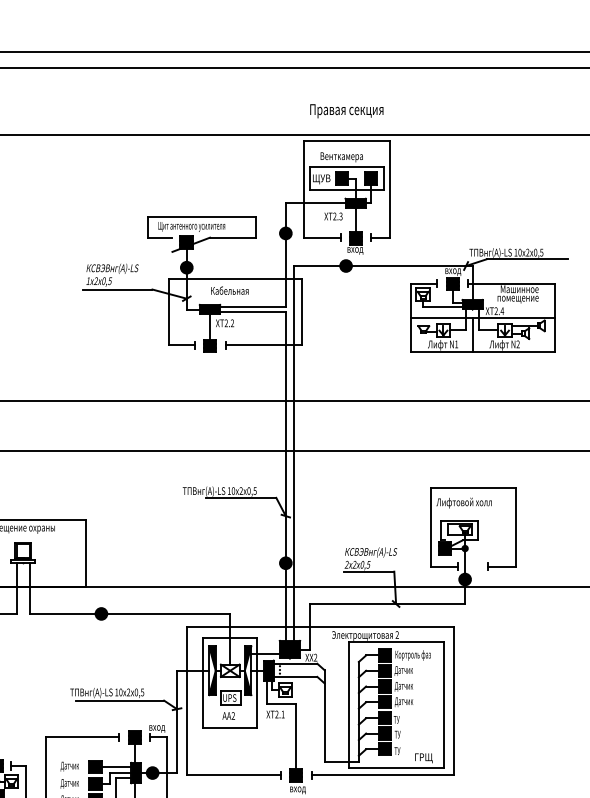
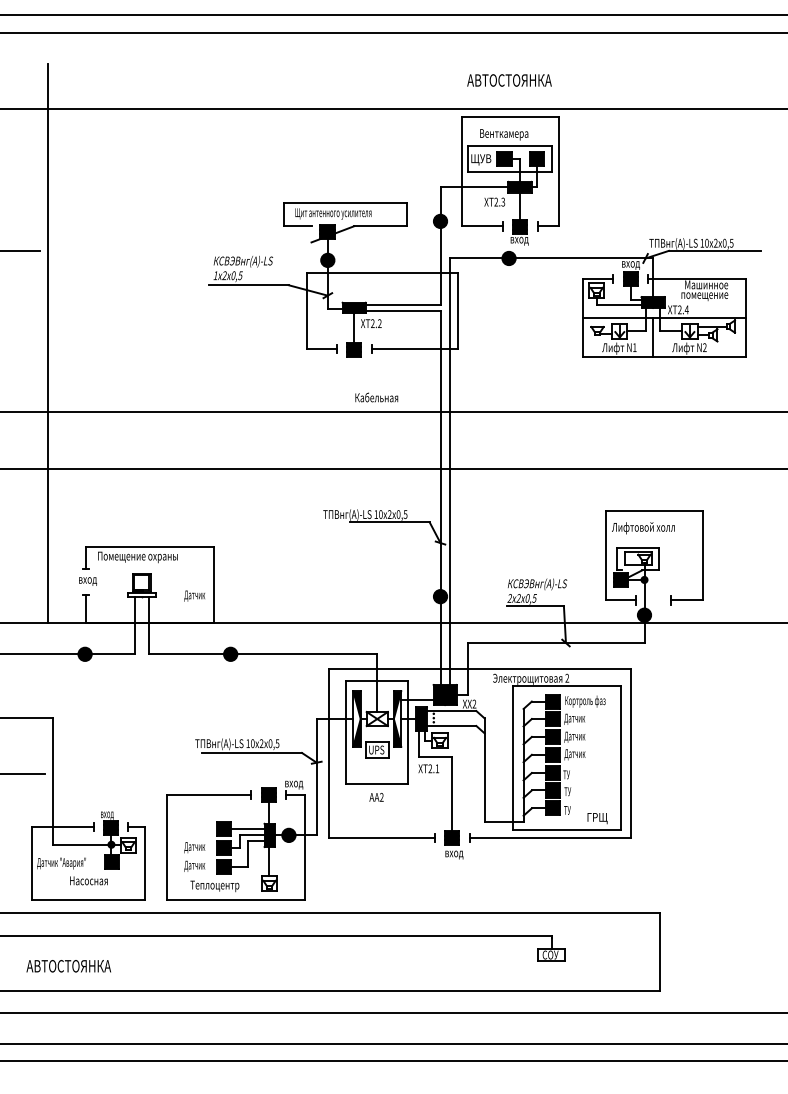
text: (346, 111) -> (509, 82), Правая секция -> АВТОСТОЯНКА
text: (229, 290) -> (376, 397), moved
text: (228, 716) -> (376, 797), moved
text: (69, 766) -> (194, 595), moved

